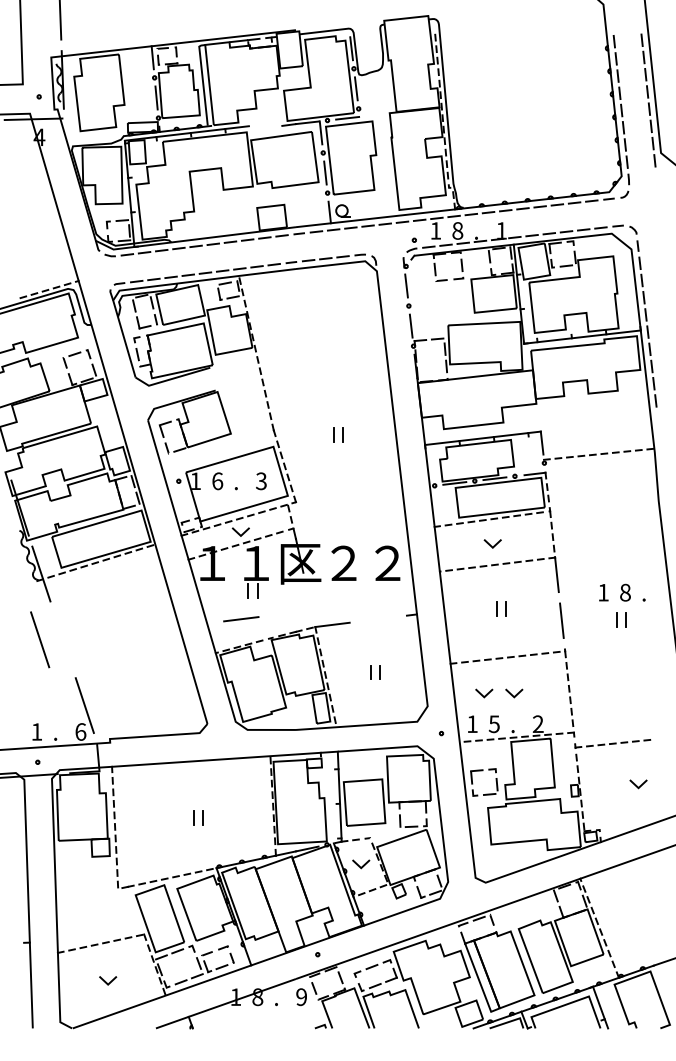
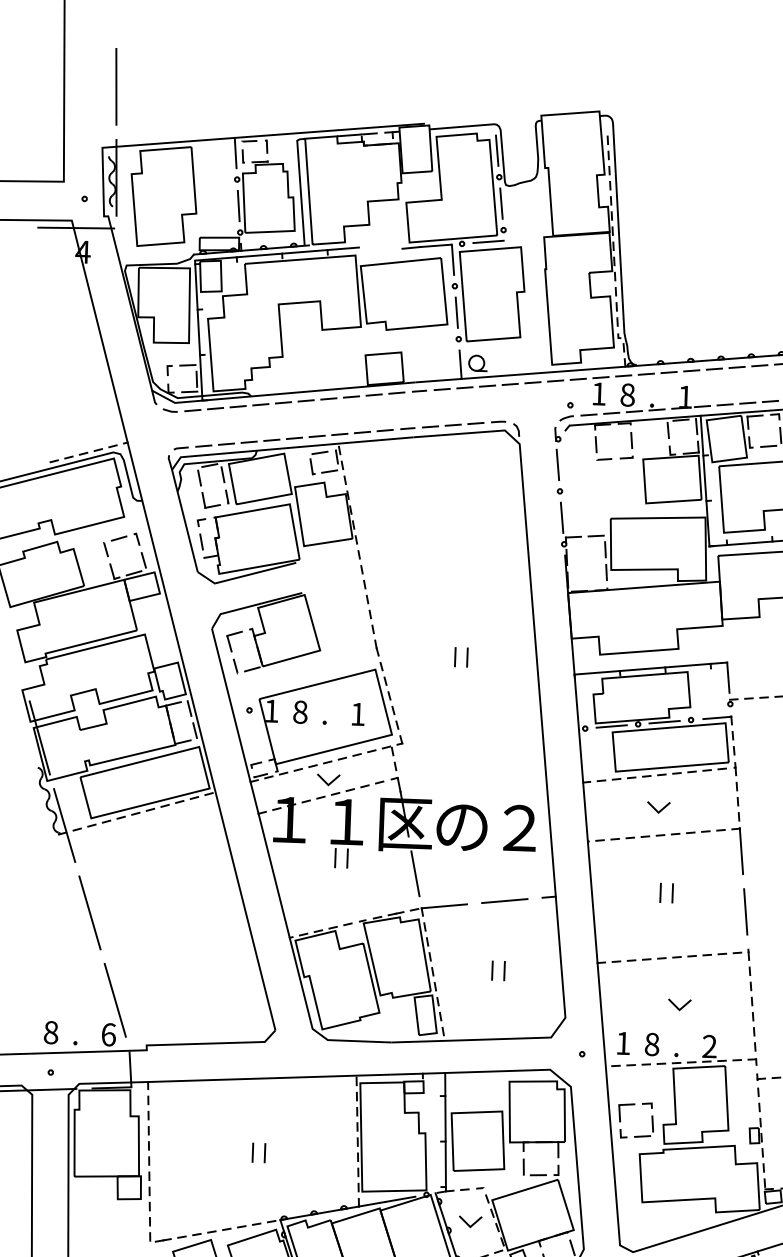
text: (217, 481) -> (300, 712), 6 -> 8
text: (261, 481) -> (358, 714), 3 -> 1
text: (343, 563) -> (461, 826), ２ -> の
line: (309, 600) -> (415, 873), added
line: (241, 619) -> (505, 901), moved
line: (40, 639) -> (90, 912), moved
line: (485, 694) -> (641, 1005), removed
text: (493, 724) -> (650, 1044), 5 -> 8
text: (36, 731) -> (50, 1032), 1 -> 8

